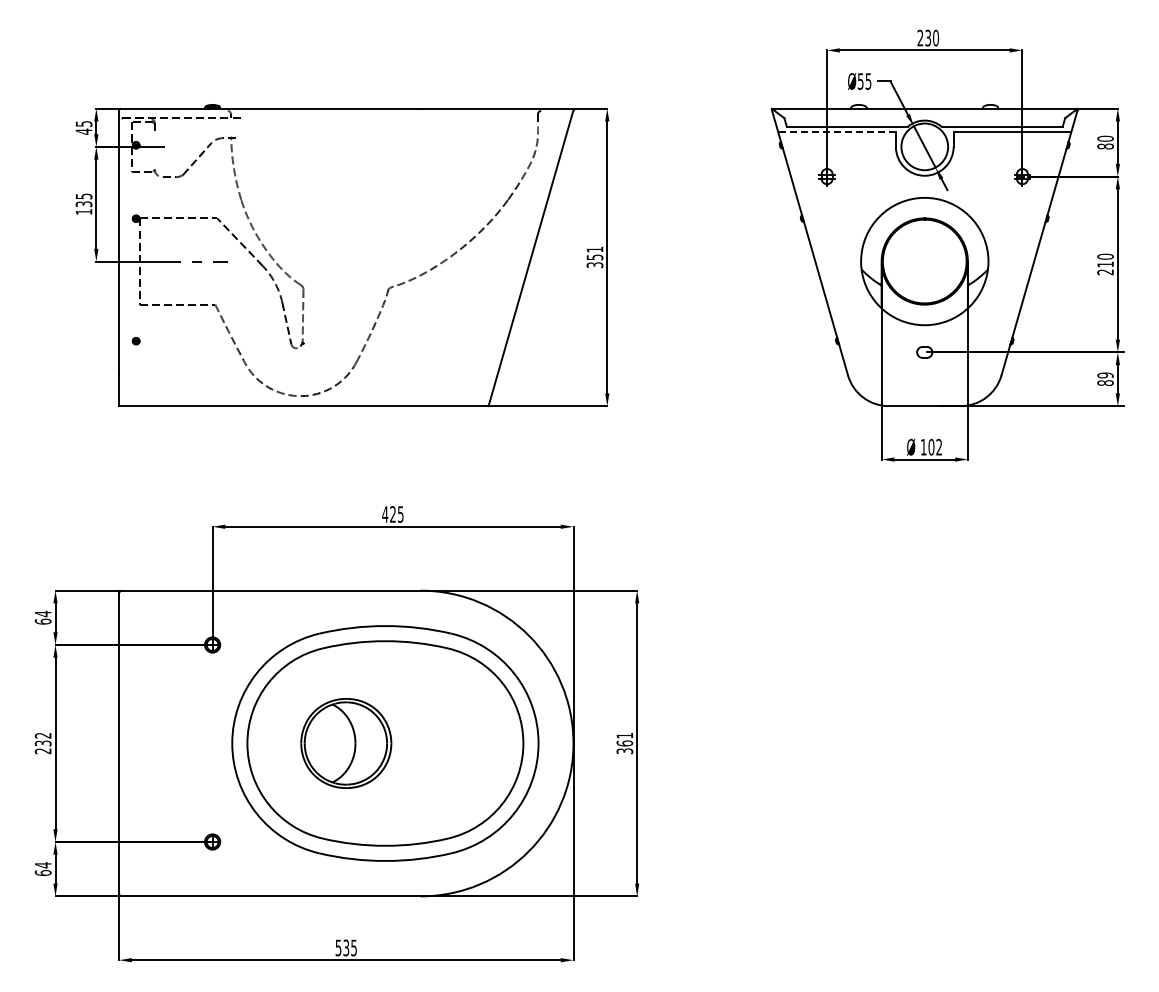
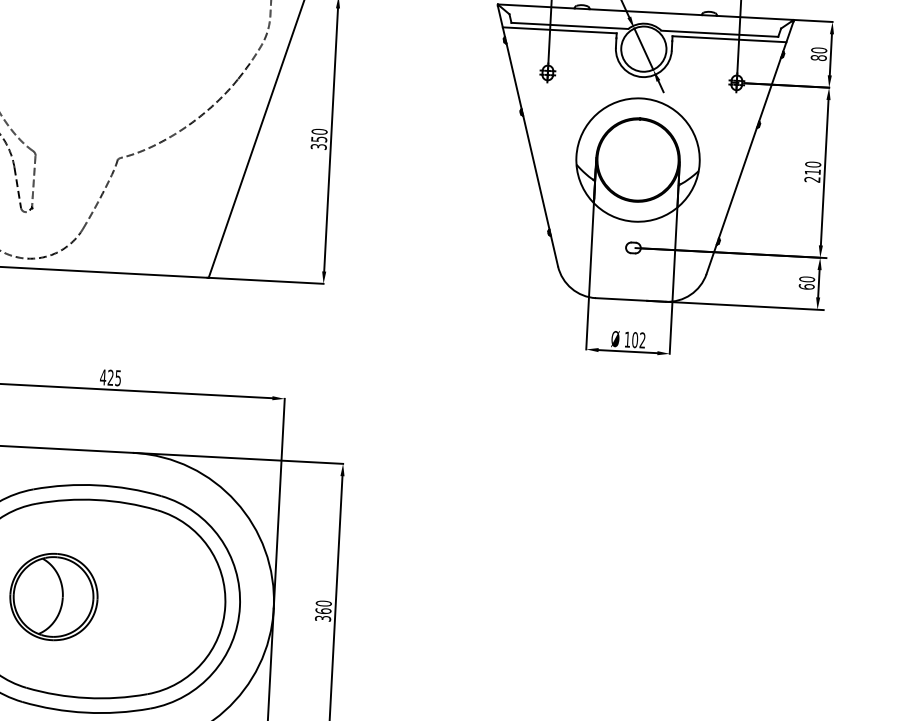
line: (837, 132) -> (560, 30), dashed -> solid
text: (594, 249) -> (319, 131), 351 -> 350
text: (1105, 378) -> (806, 282), 89 -> 60
text: (624, 735) -> (323, 603), 361 -> 360

